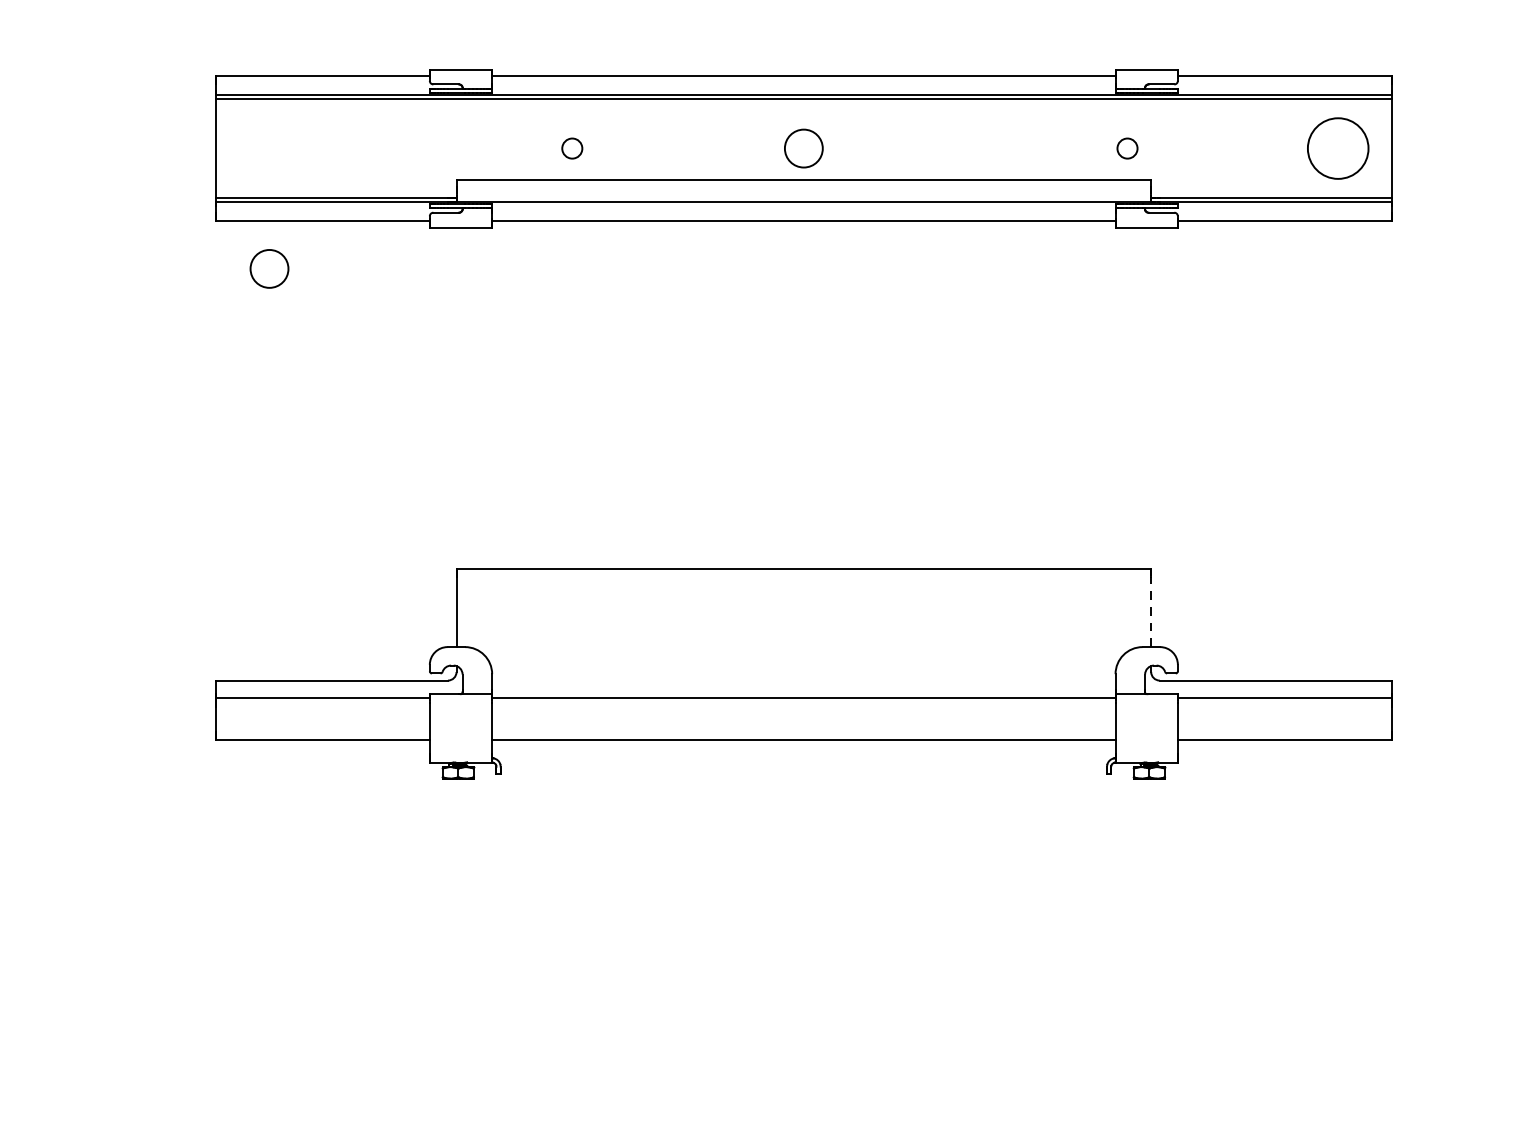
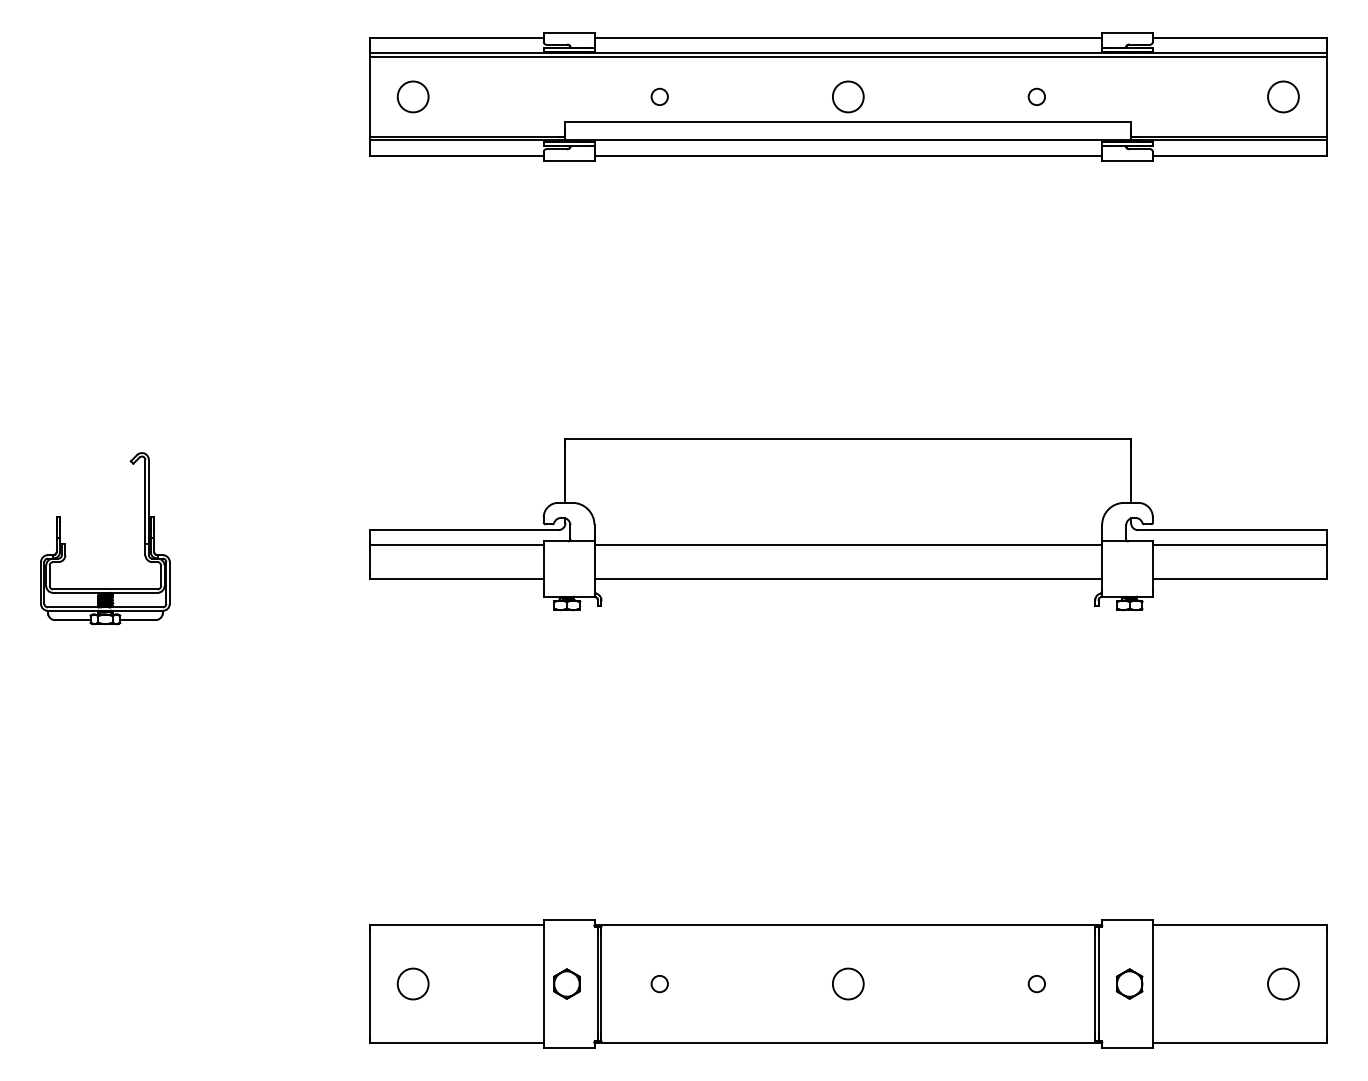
circle: (1127, 148) -> (1036, 96), moved
circle: (1338, 148) -> (1283, 96), size x0.62
circle: (268, 268) -> (412, 96), moved
line: (1151, 610) -> (1131, 473), dashed -> solid

